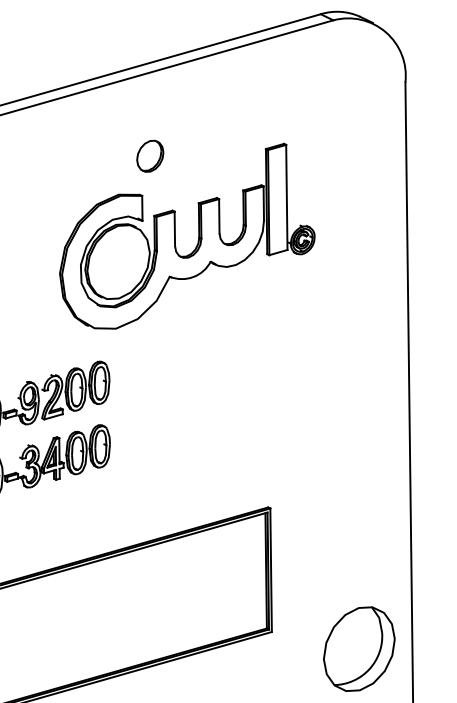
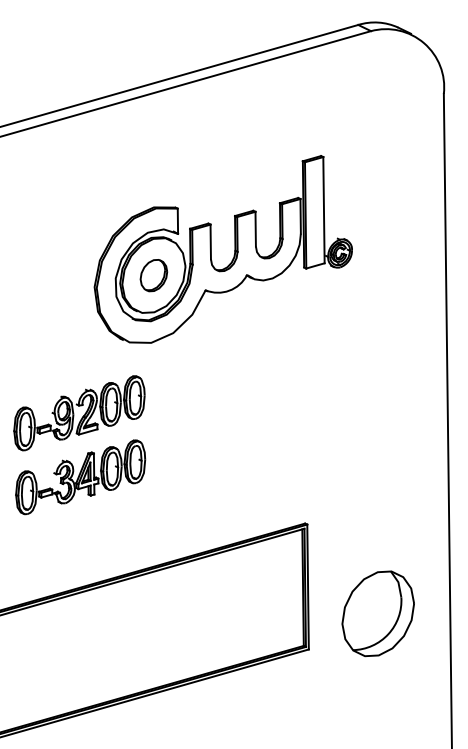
part: (149, 156) -> (153, 275), moved
part: (358, 648) -> (377, 613), moved

